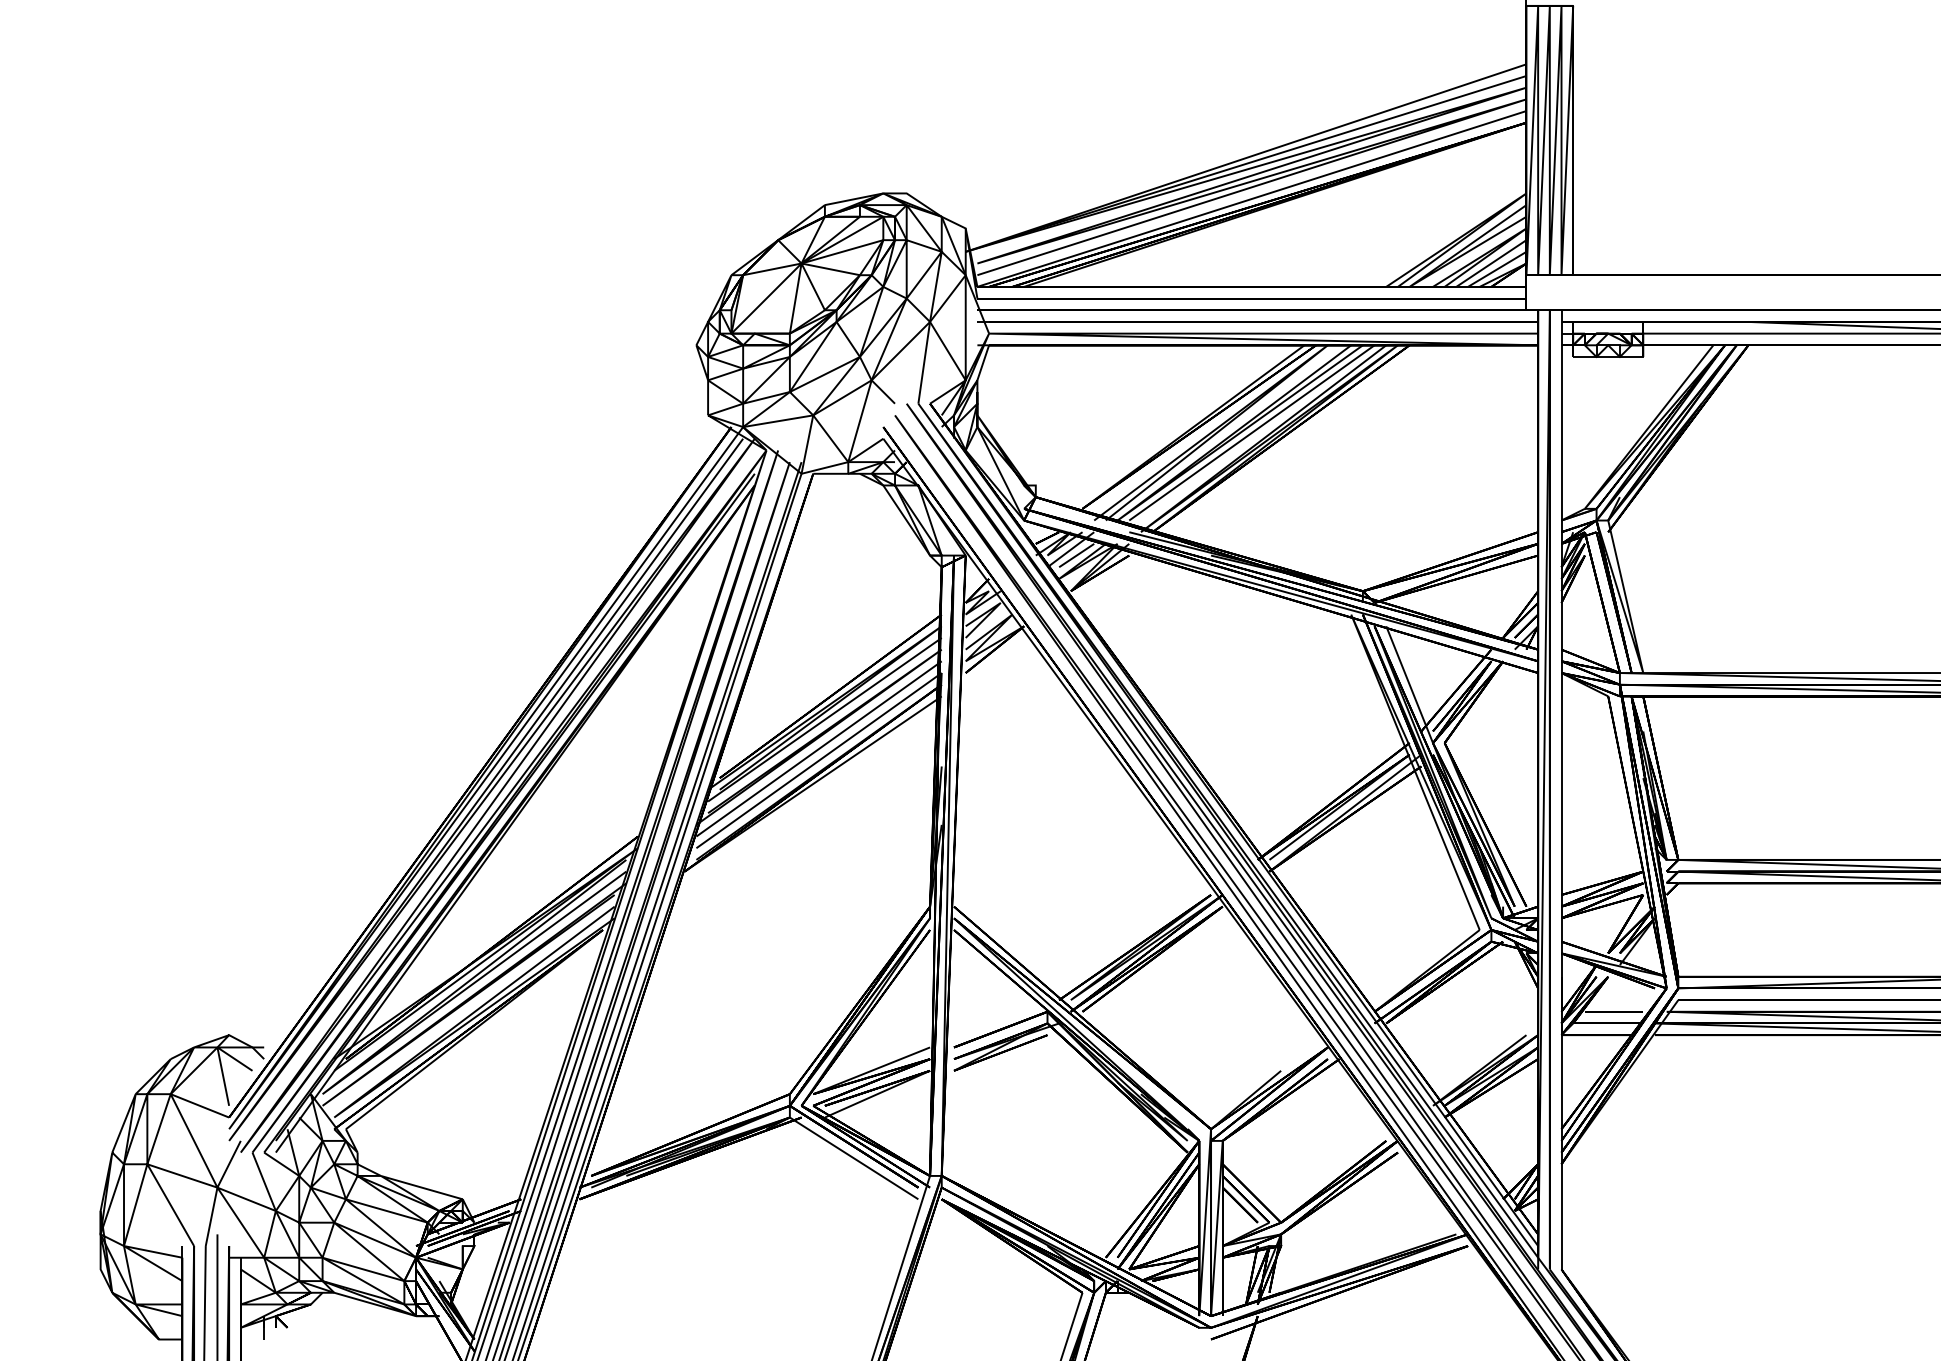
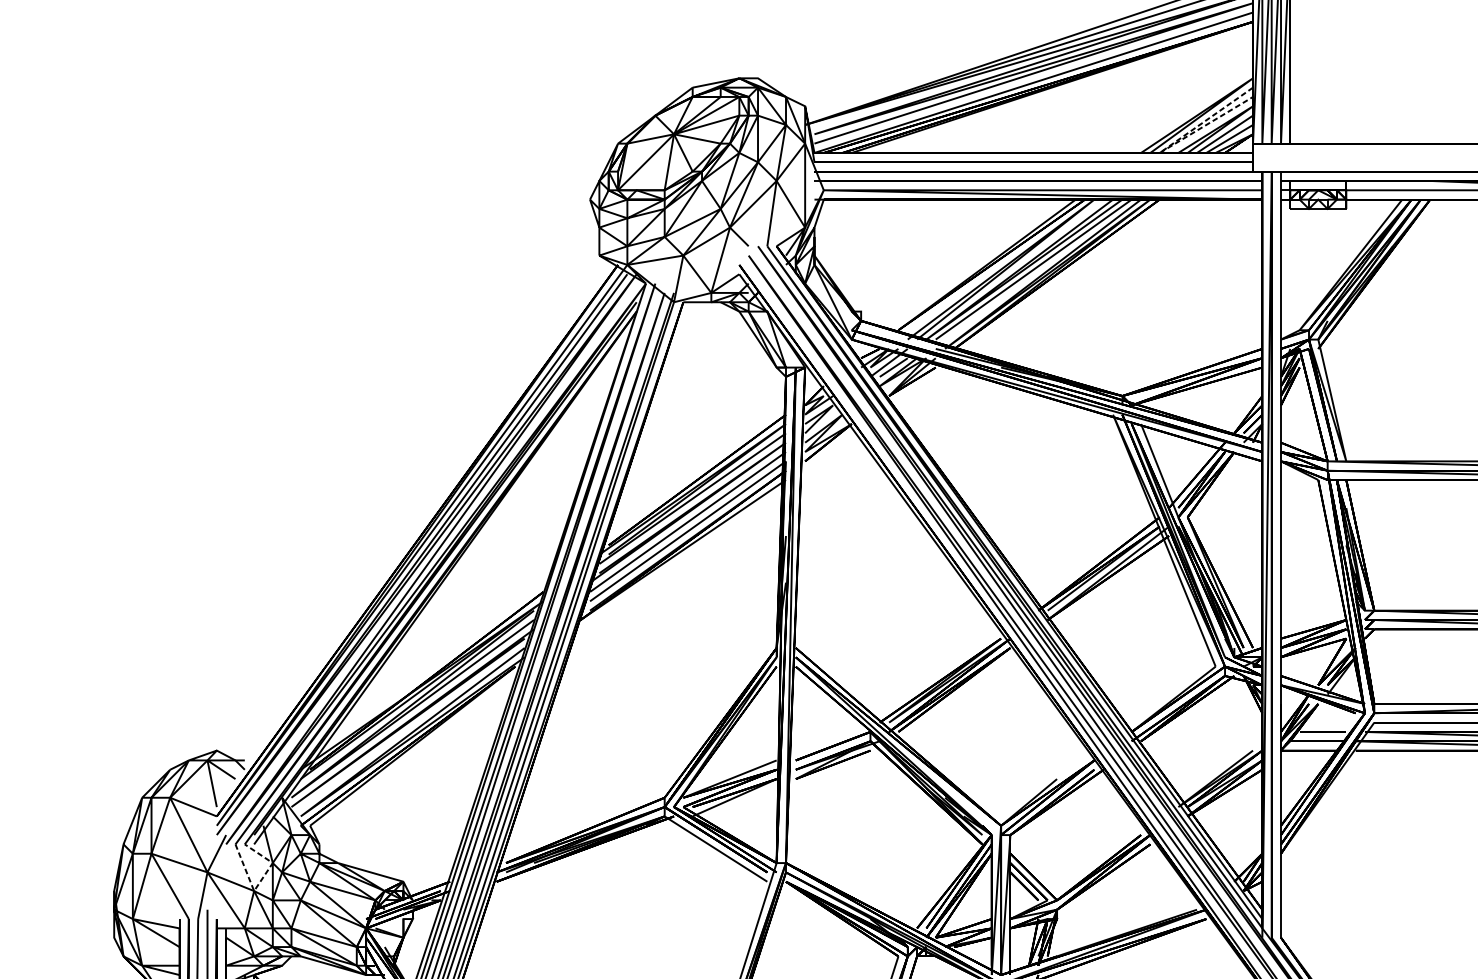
line: (1411, 285) -> (1161, 151), solid -> dashed
line: (282, 1201) -> (259, 883), solid -> dashed

